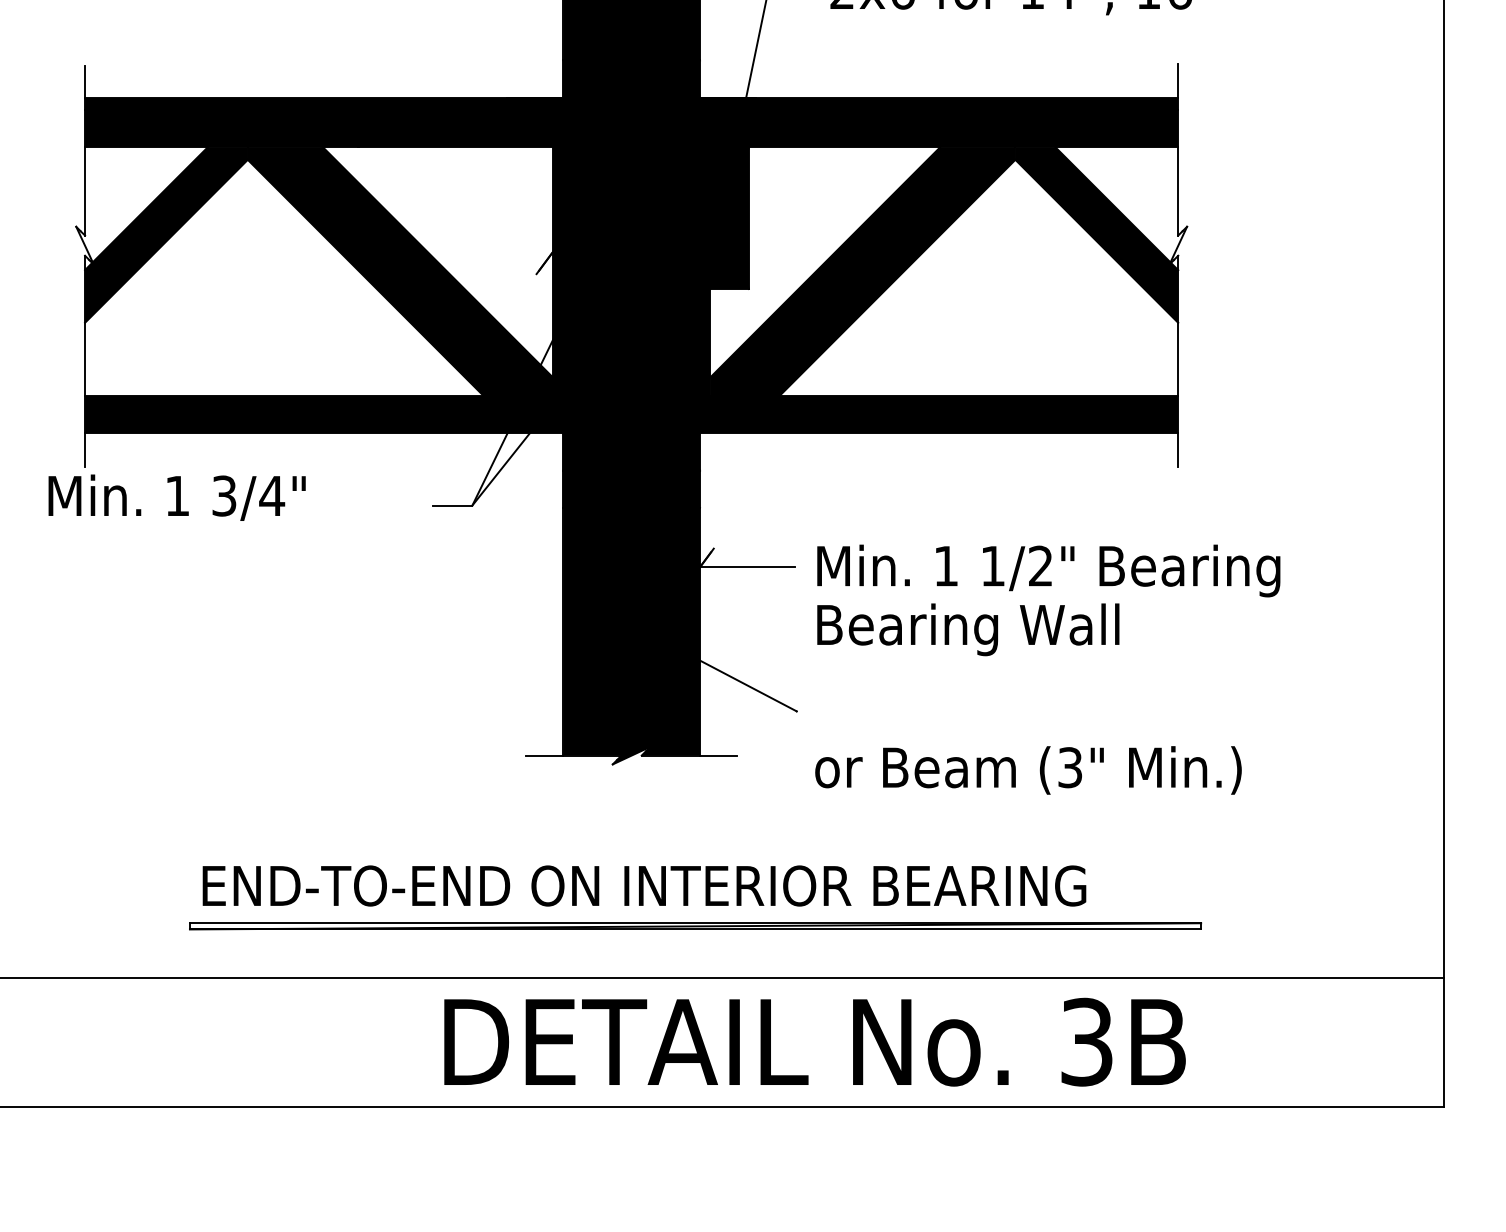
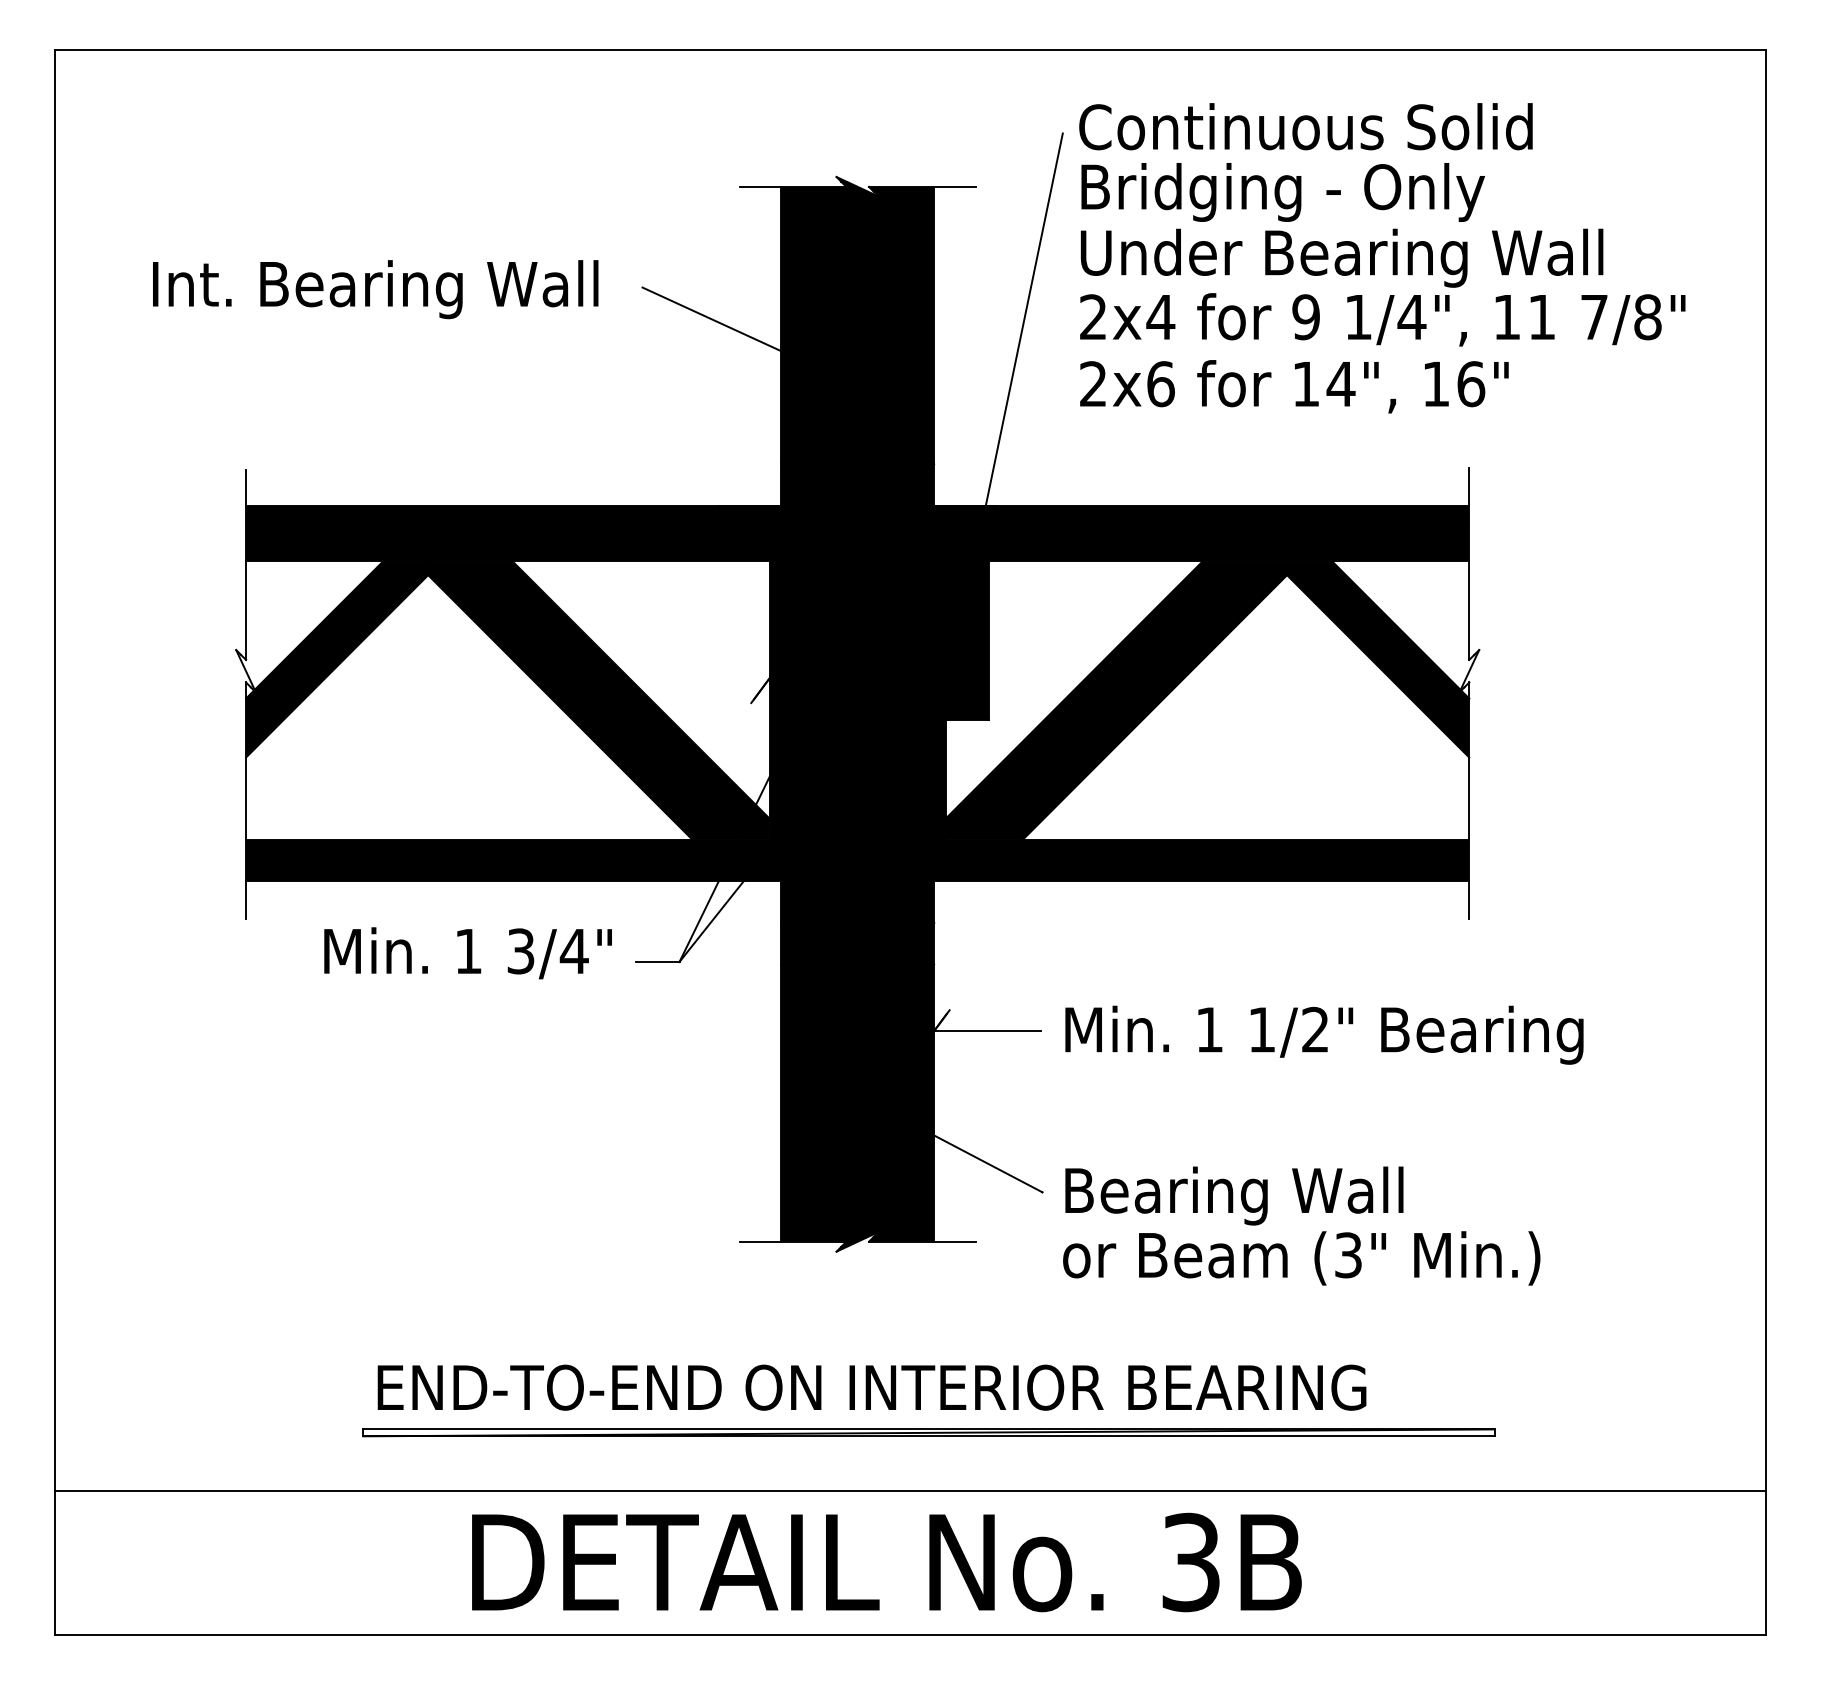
text: (176, 497) -> (467, 953), moved
text: (968, 629) -> (1234, 1195), moved
text: (814, 1042) -> (886, 1562), moved

